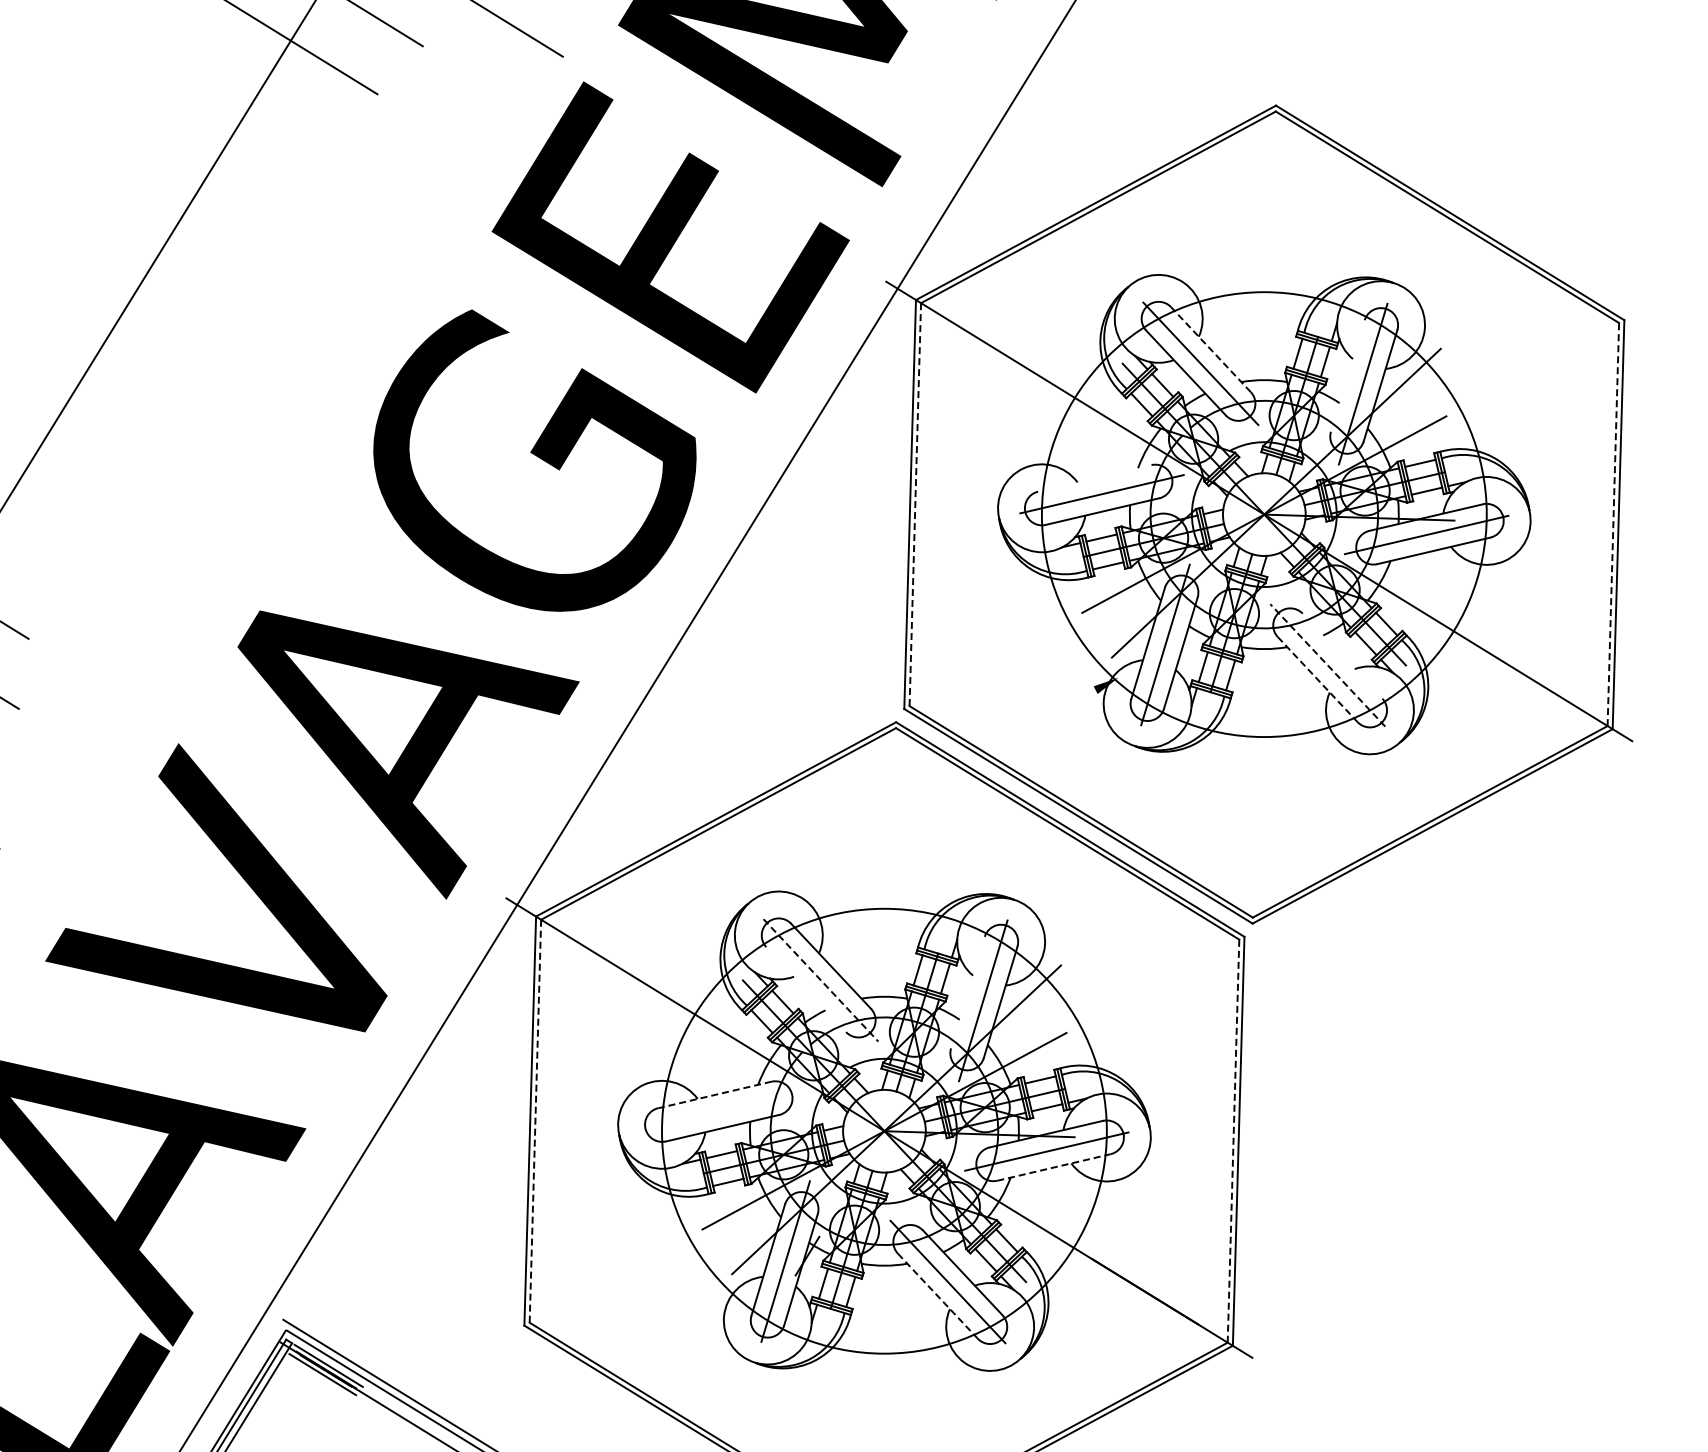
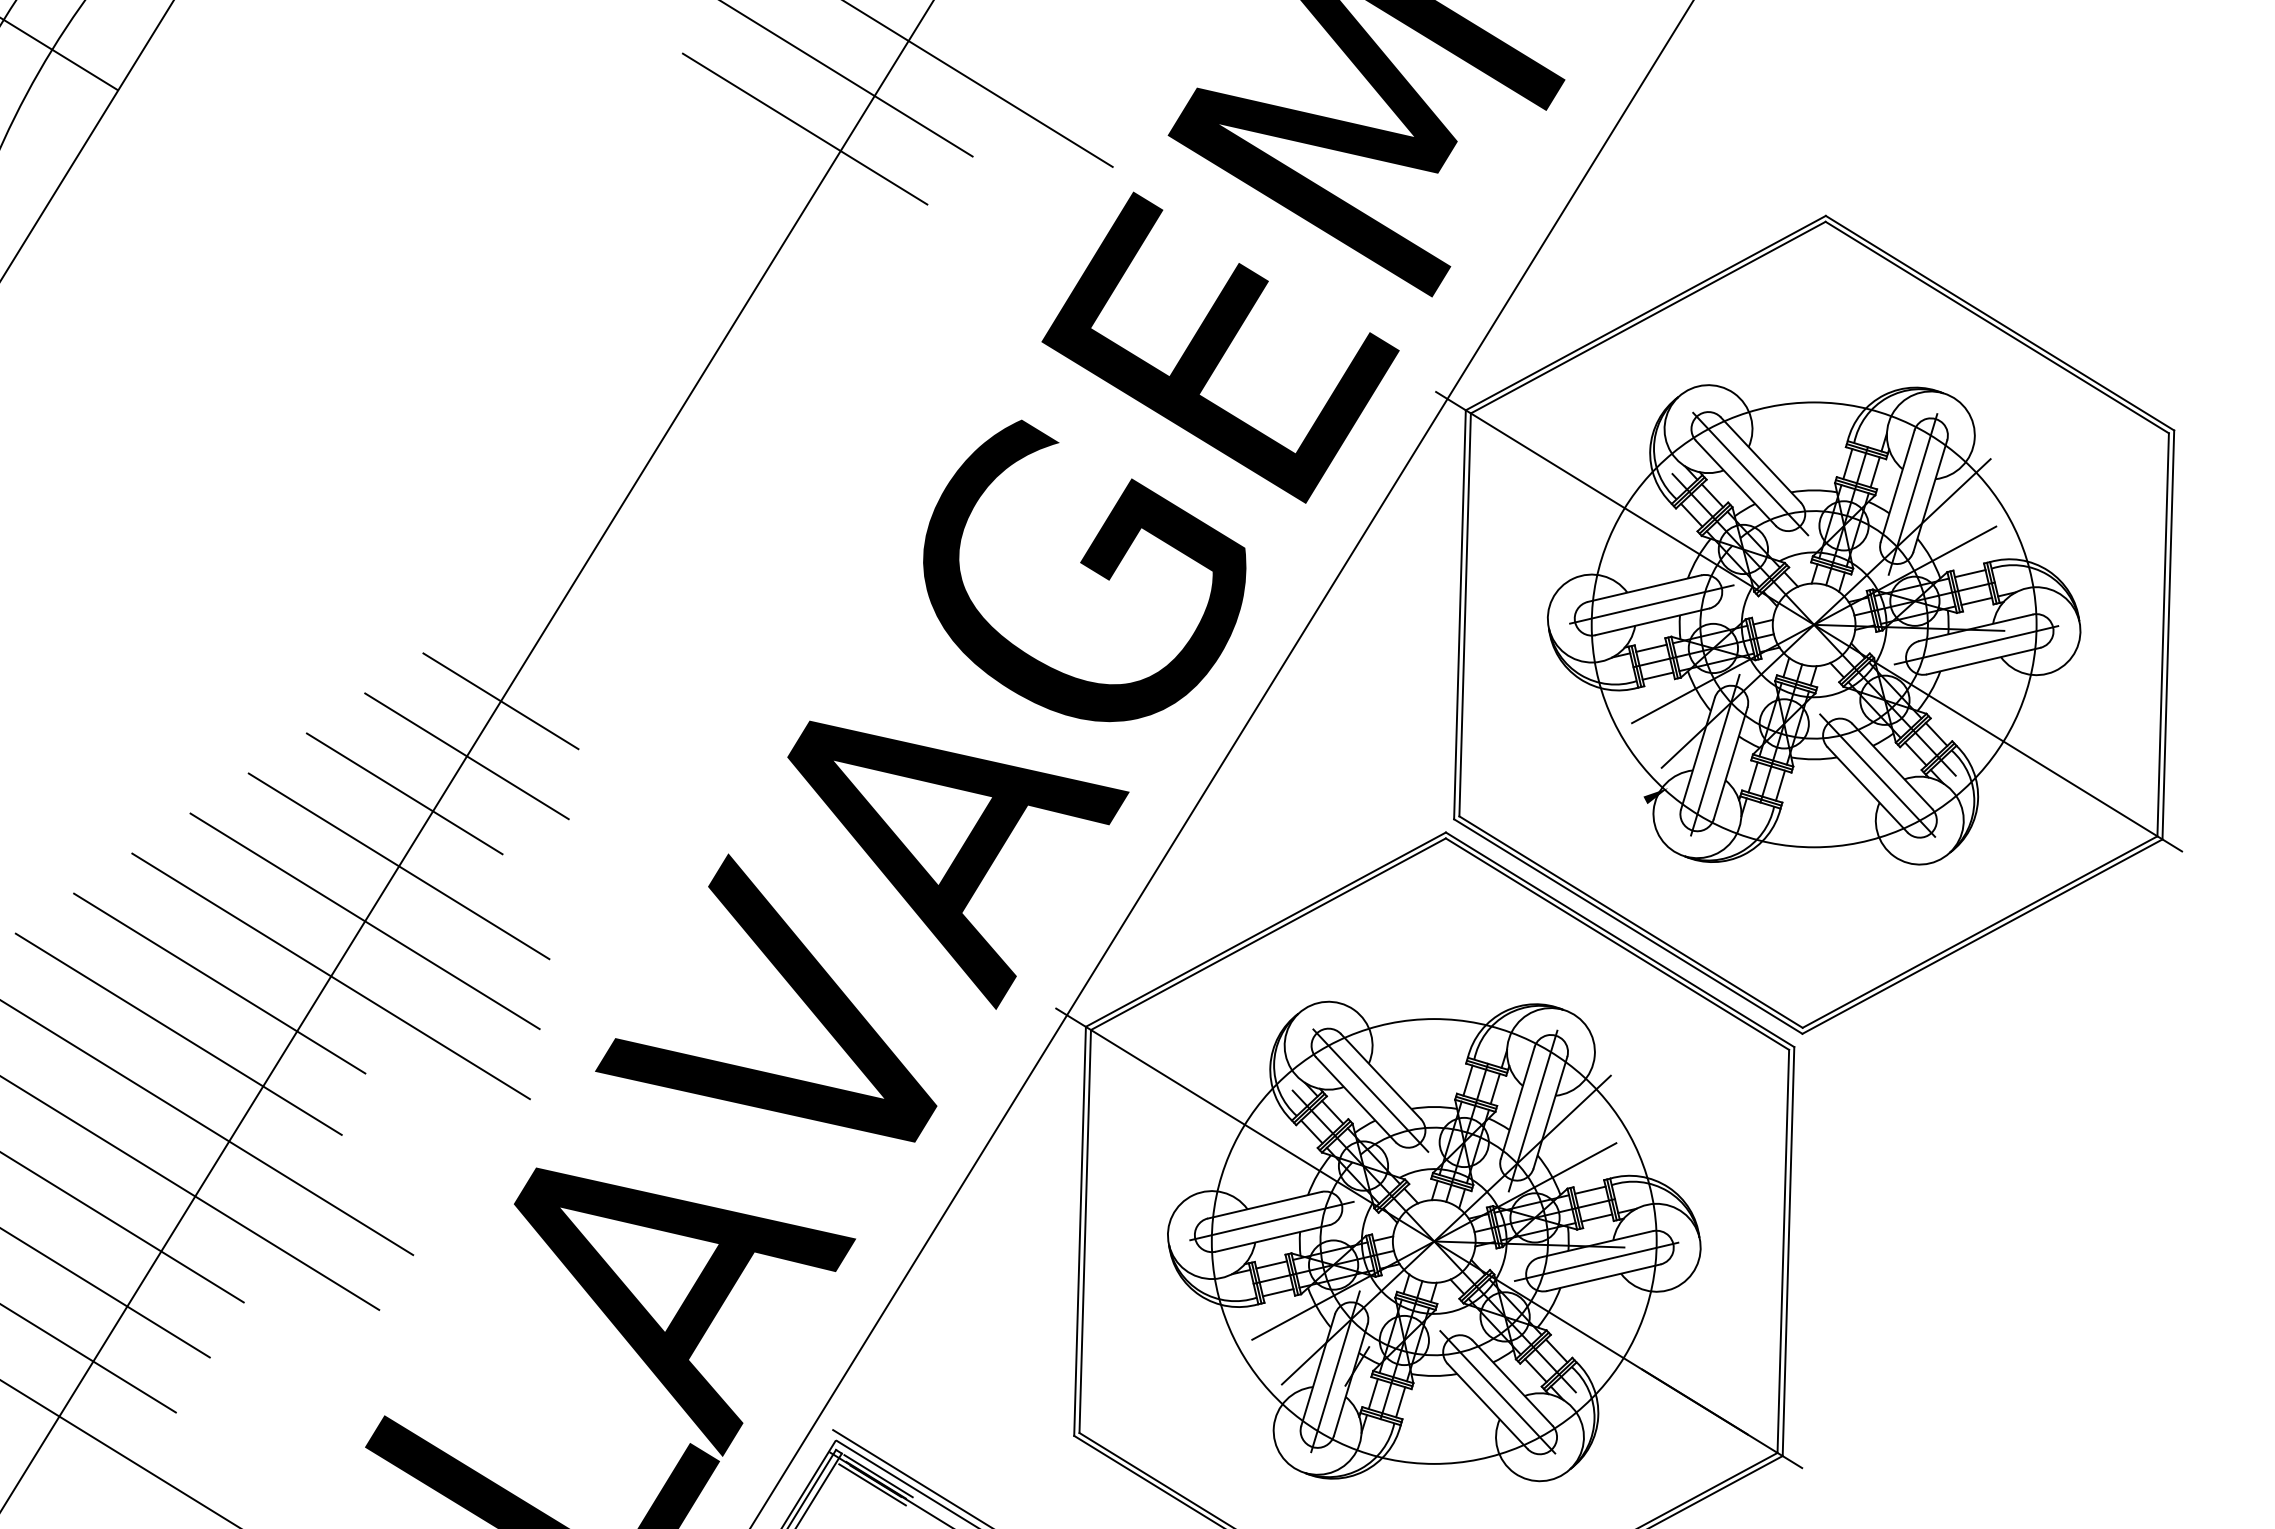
line: (1210, 349) -> (1760, 459), dashed -> solid
line: (1347, 376) -> (1897, 486), added
line: (1094, 478) -> (1644, 588), added
line: (915, 504) -> (1465, 614), dashed -> solid
line: (1613, 524) -> (2163, 634), dashed -> solid
line: (1342, 655) -> (1892, 765), added
line: (1327, 665) -> (1877, 775), dashed -> solid
line: (1317, 680) -> (1867, 790), dashed -> solid
line: (820, 980) -> (1370, 1090), dashed -> solid
line: (805, 989) -> (1355, 1099), added
line: (967, 992) -> (1517, 1102), added
line: (714, 1095) -> (1264, 1205), dashed -> solid
line: (721, 1110) -> (1271, 1220), added
line: (535, 1121) -> (1085, 1231), dashed -> solid
line: (1233, 1141) -> (1783, 1251), dashed -> solid
line: (1054, 1167) -> (1604, 1277), dashed -> solid
line: (938, 1296) -> (1488, 1406), dashed -> solid

